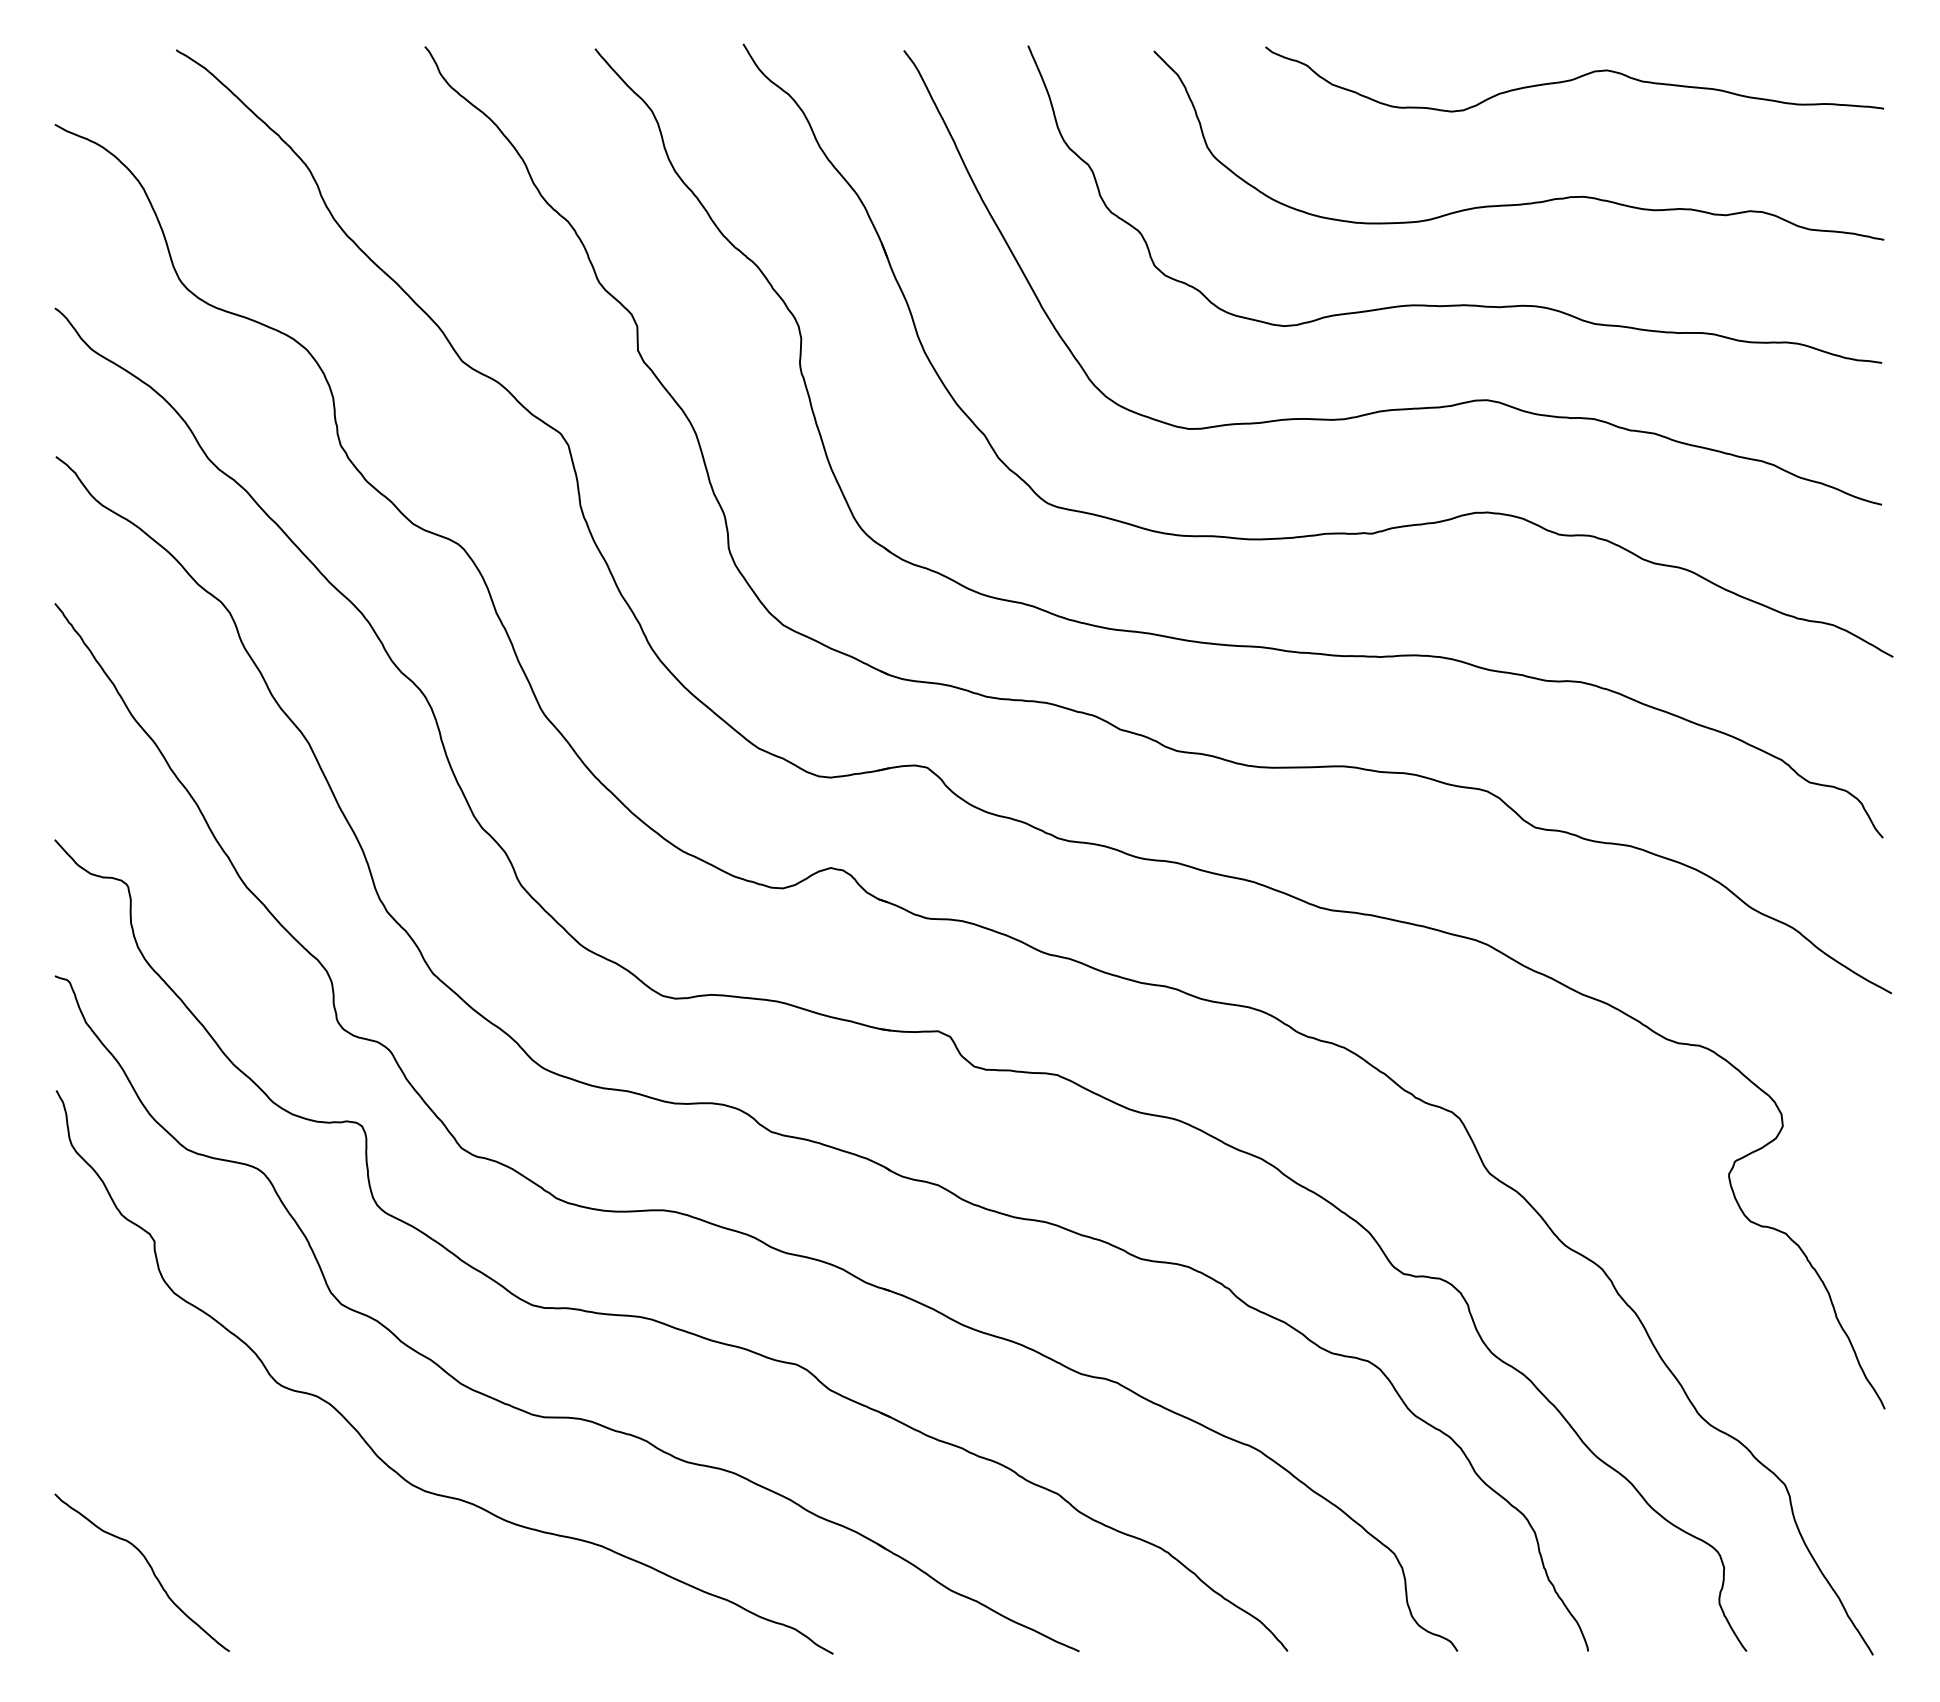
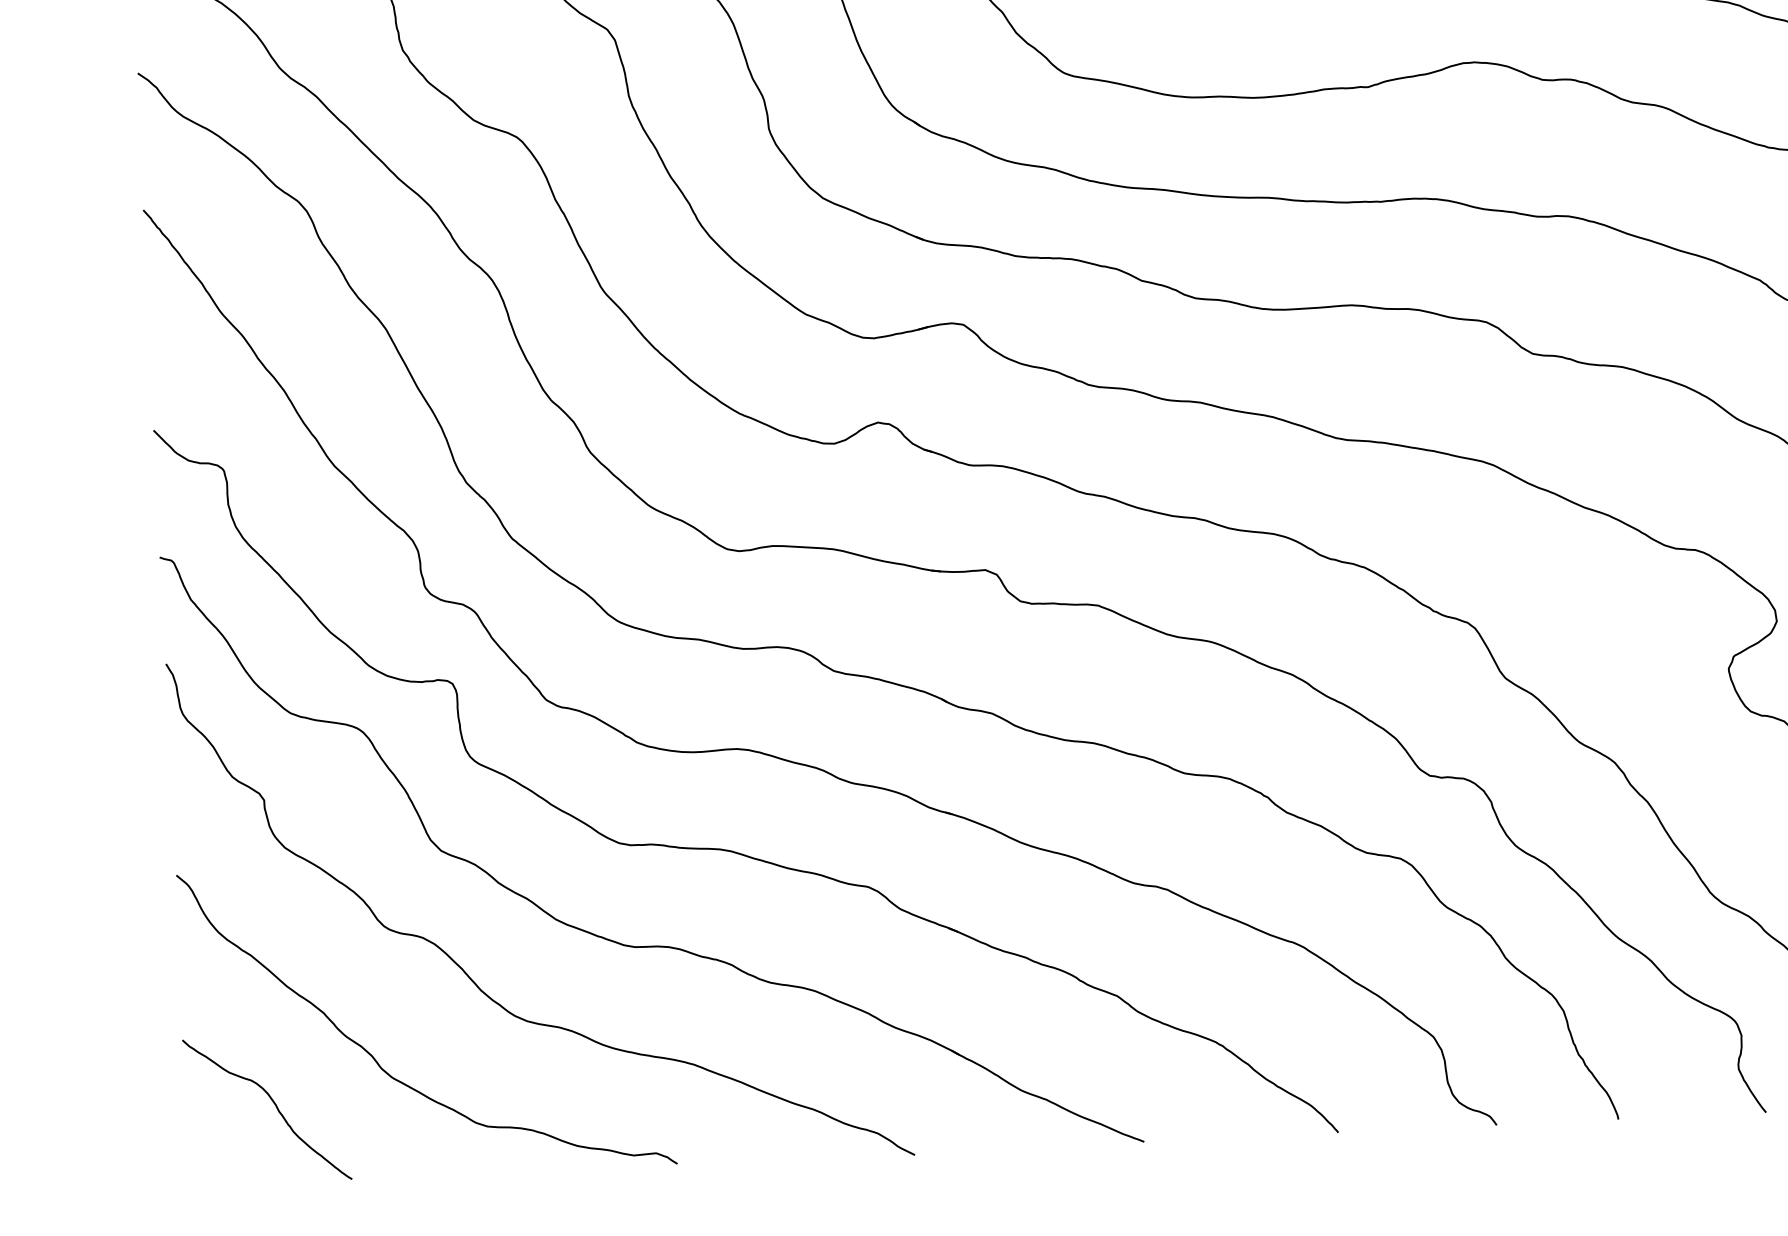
curve: (260, 1523) -> (375, 1058), added

